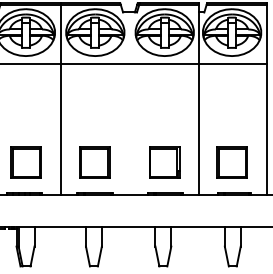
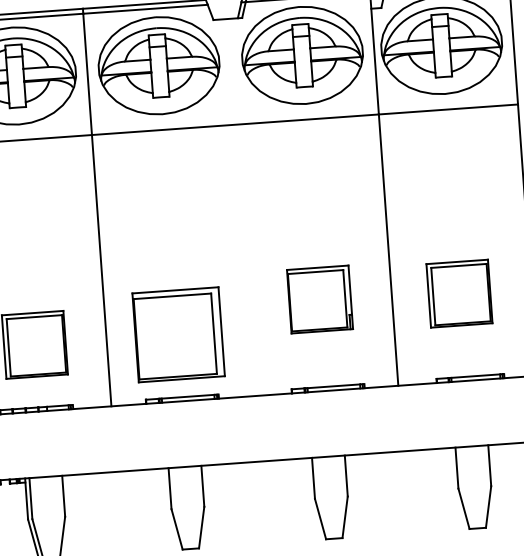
part: (94, 162) -> (176, 334), size x1.4
part: (164, 162) -> (319, 299), moved
part: (231, 162) -> (458, 293), moved

